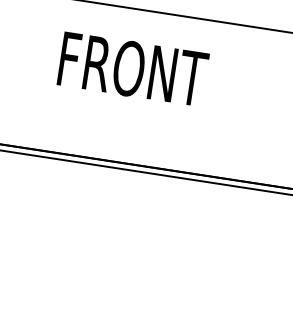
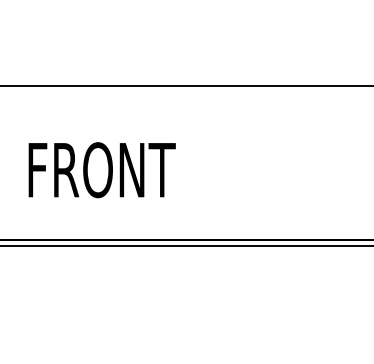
text: (132, 69) -> (101, 170), moved

